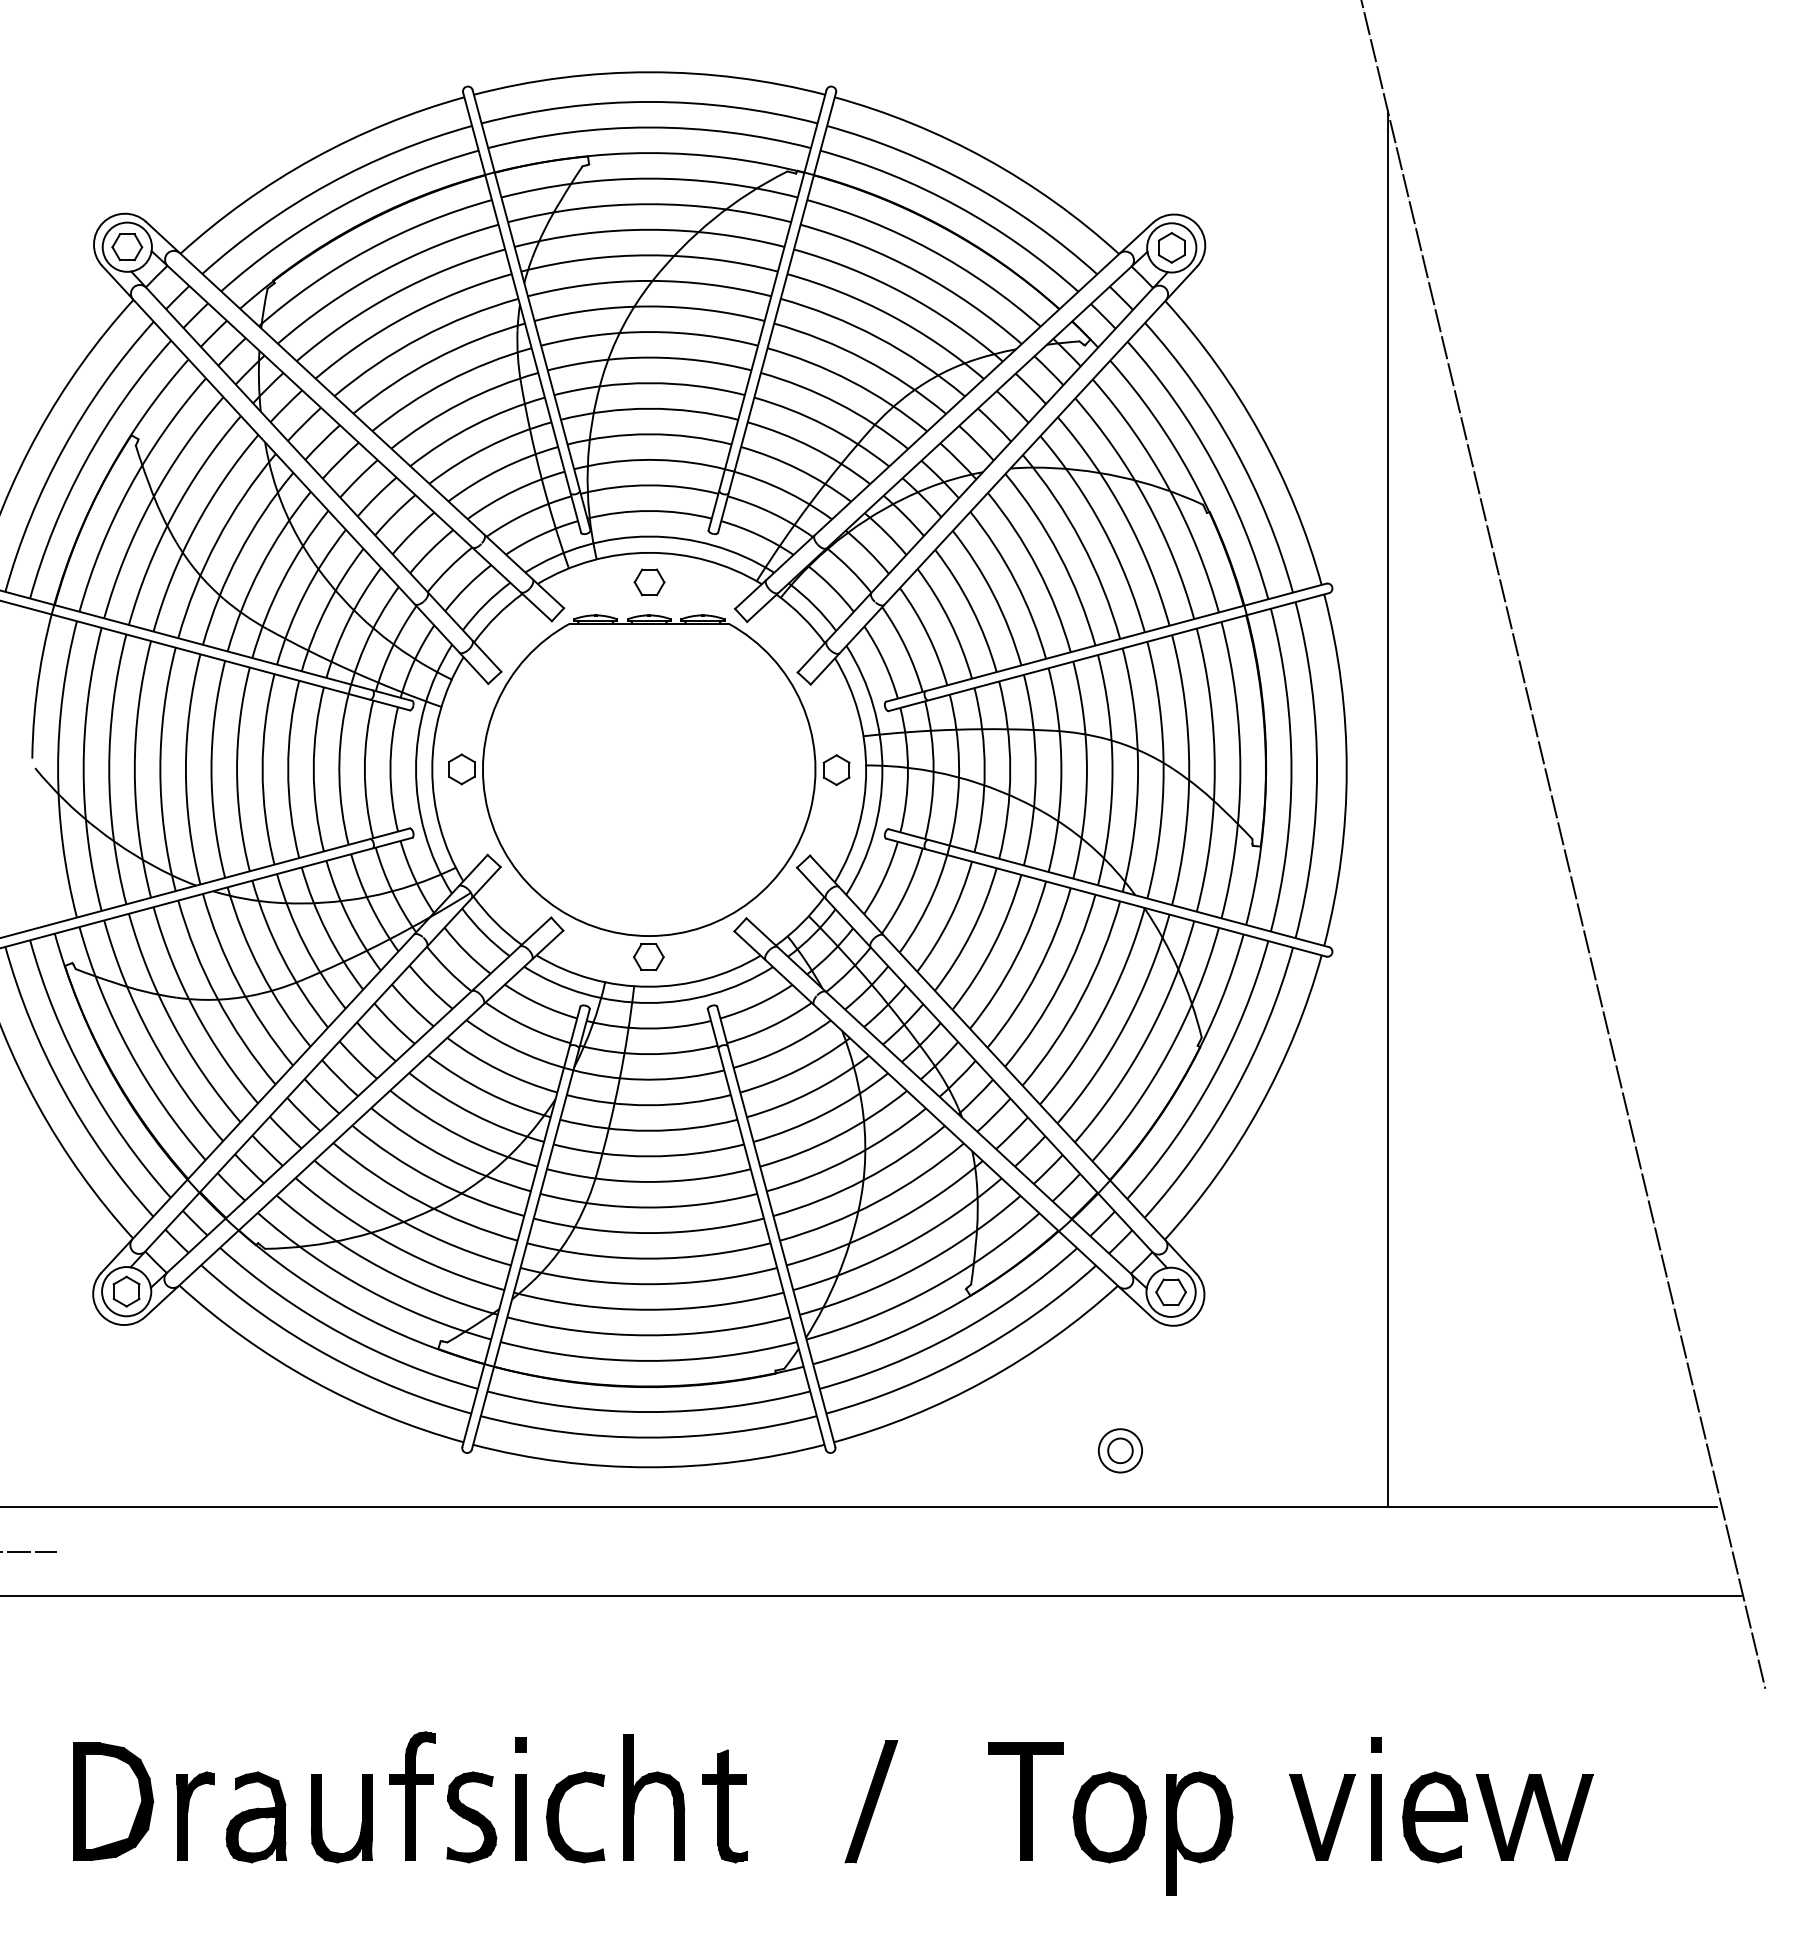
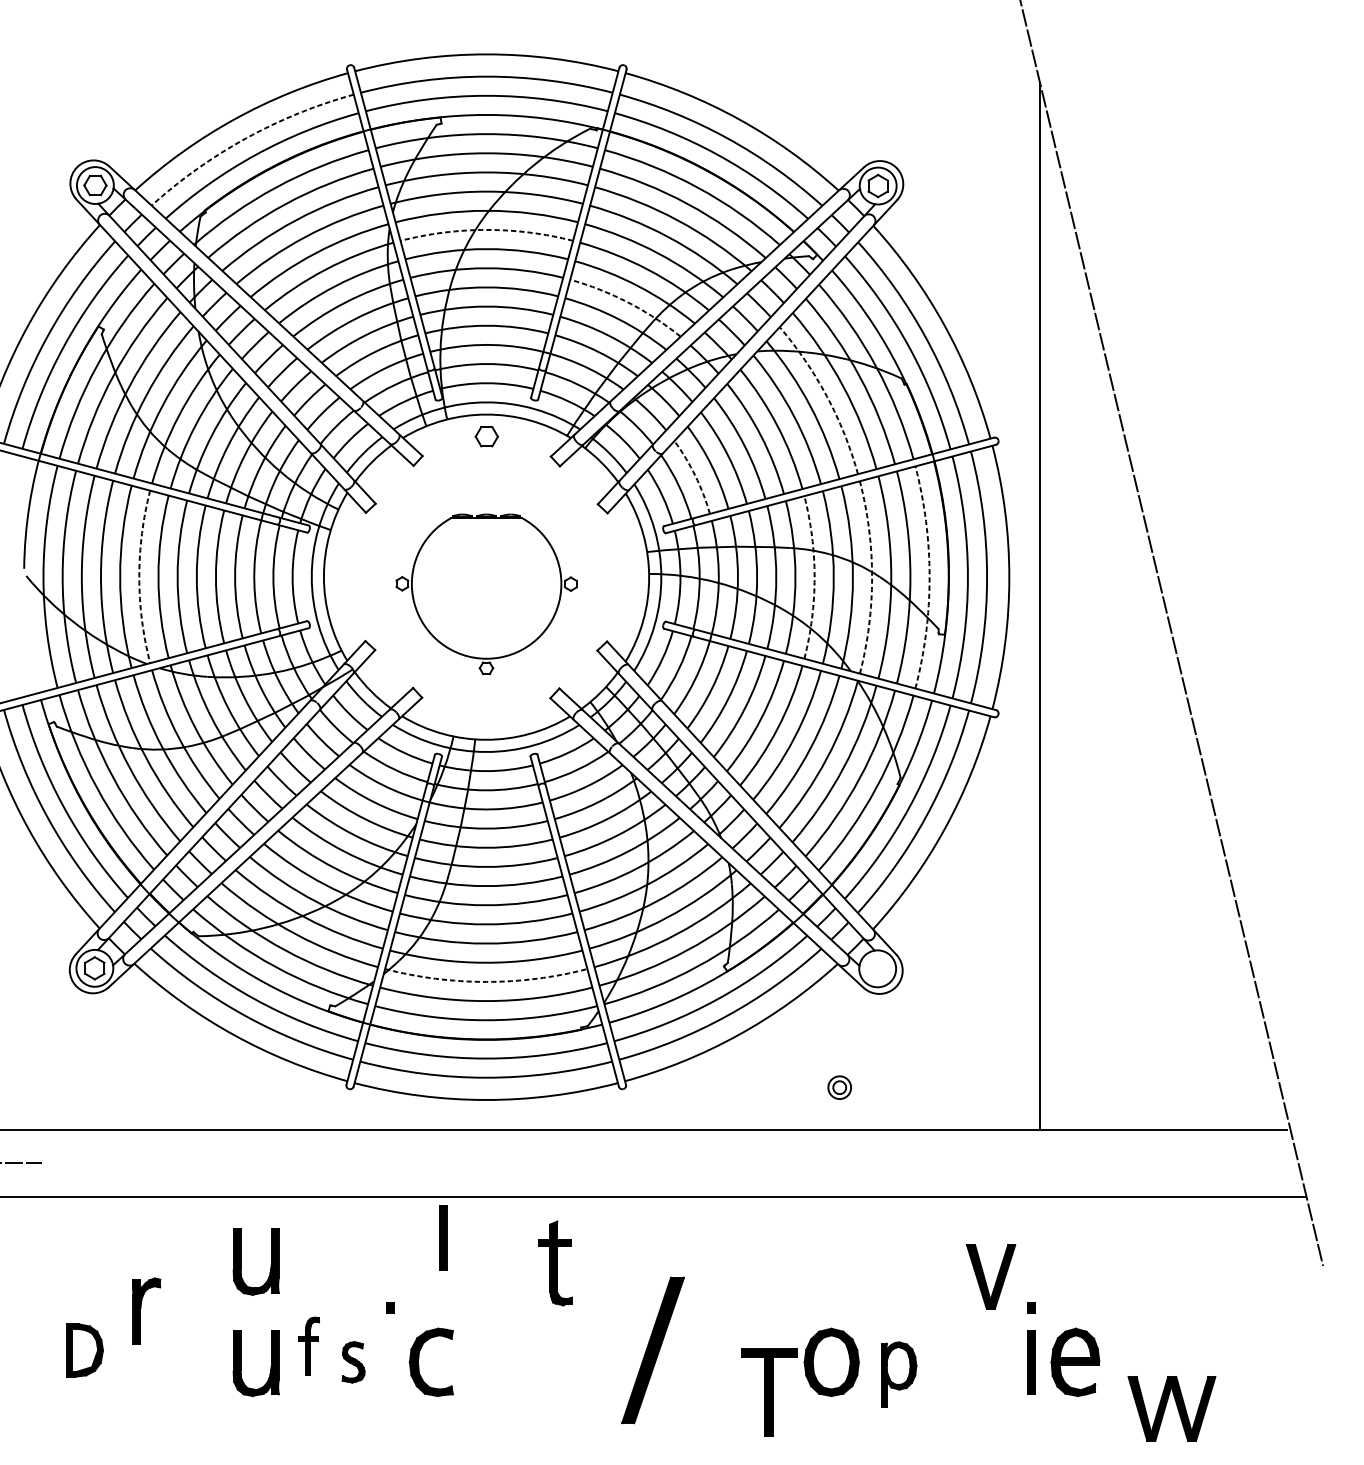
arc: (328, 184) -> (246, 138), solid -> dashed
arc: (649, 306) -> (486, 229), solid -> dashed
arc: (838, 403) -> (628, 302), solid -> dashed
arc: (1103, 528) -> (827, 396), solid -> dashed
arc: (927, 634) -> (695, 475), solid -> dashed
arc: (185, 769) -> (138, 576), solid -> dashed
arc: (1086, 770) -> (814, 577), solid -> dashed
arc: (1163, 770) -> (871, 577), solid -> dashed
arc: (1240, 770) -> (929, 577), solid -> dashed
part: (649, 792) -> (486, 594), size x0.6
part: (1170, 1292) -> (877, 968), removed
arc: (648, 1309) -> (486, 981), solid -> dashed
part: (1120, 1450) -> (839, 1087), size x0.7
part: (321, 1683) -> (240, 1262), added
part: (652, 1783) -> (489, 1336), removed
part: (412, 1795) -> (309, 1345), size x0.6
part: (113, 1801) -> (85, 1350), size x0.6
part: (871, 1801) -> (653, 1350), size x1.6
part: (1025, 1801) -> (768, 1392), moved
part: (725, 1806) -> (555, 1263), moved
part: (188, 1812) -> (141, 1308), moved
part: (1541, 1815) -> (1177, 1407), moved
part: (255, 1817) -> (191, 1362), removed
part: (471, 1817) -> (353, 1362), size x0.6
part: (520, 1817) -> (443, 1238), moved
part: (1330, 1817) -> (997, 1277), moved
part: (1199, 1833) -> (898, 1374), size x0.7

